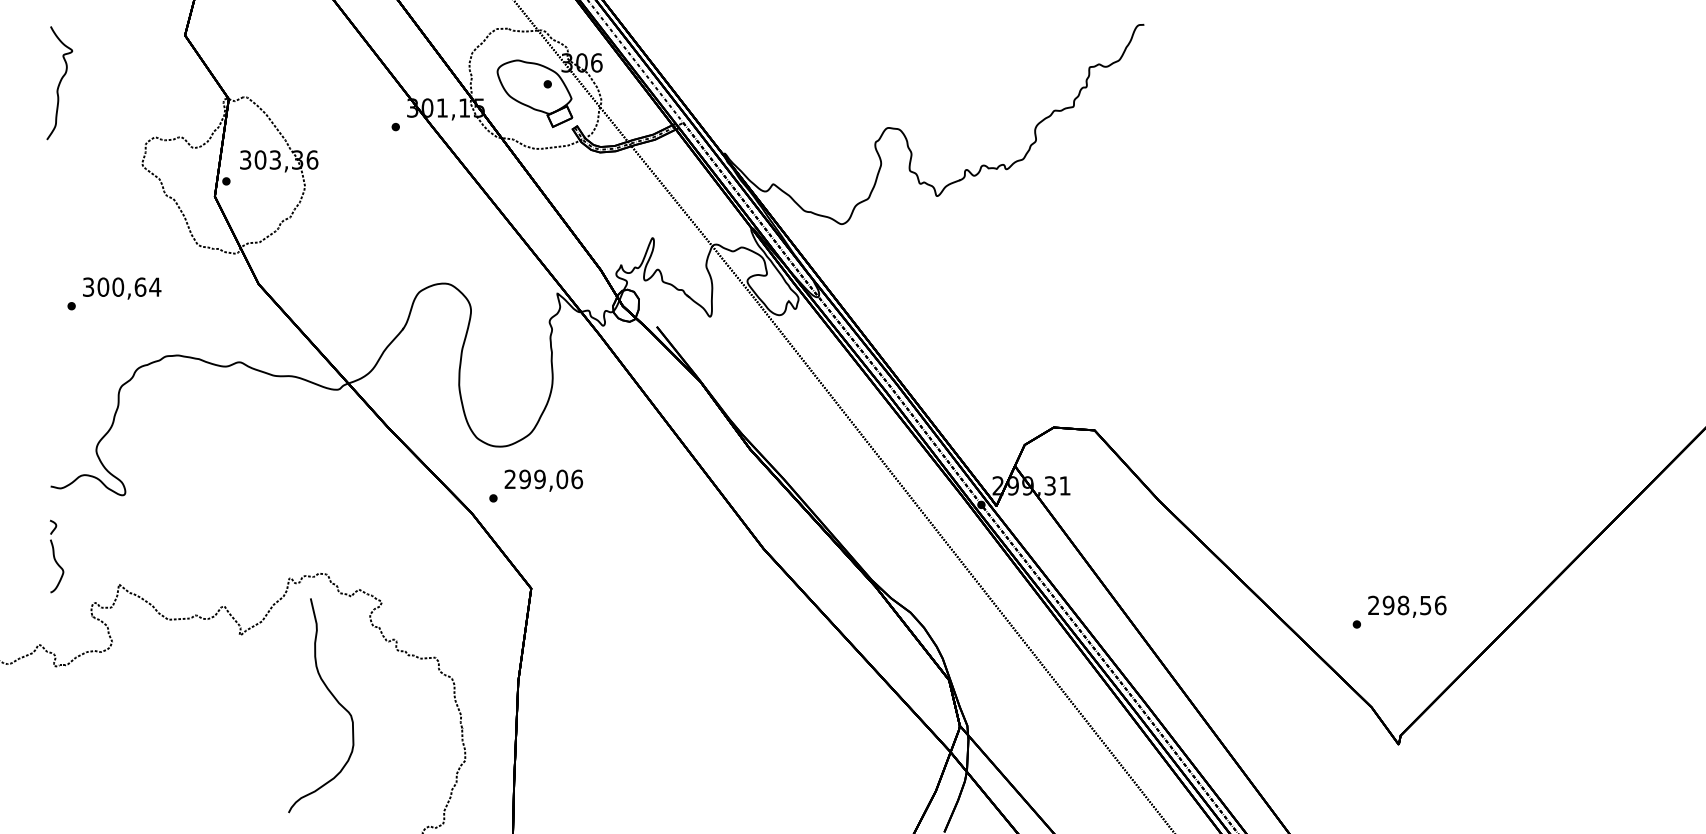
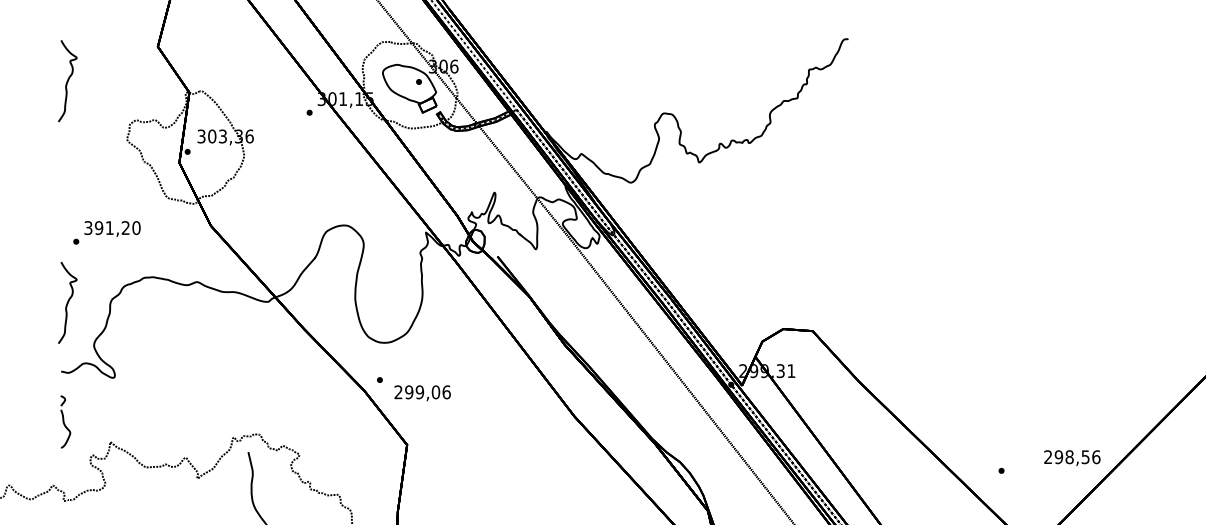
text: (129, 286) -> (117, 227), 300,64 -> 391,20
curve: (59, 391) -> (67, 303), added
text: (543, 480) -> (422, 393), moved
text: (1407, 606) -> (1072, 457), moved

